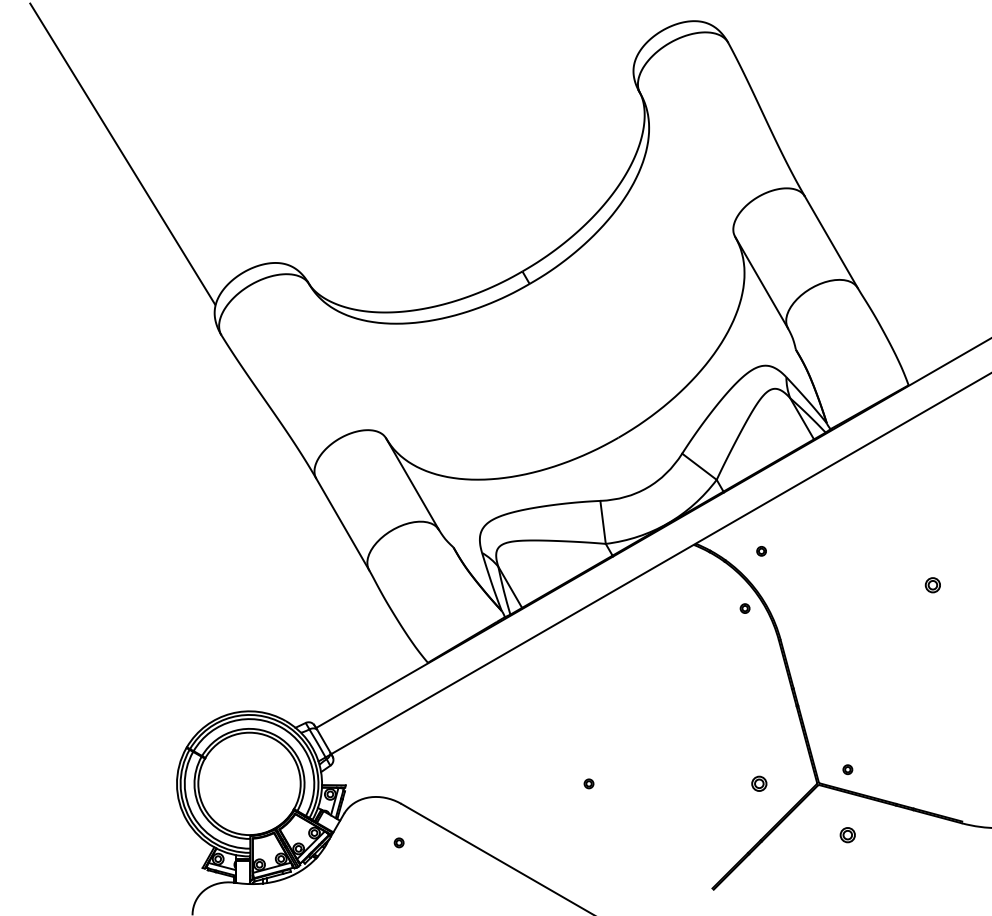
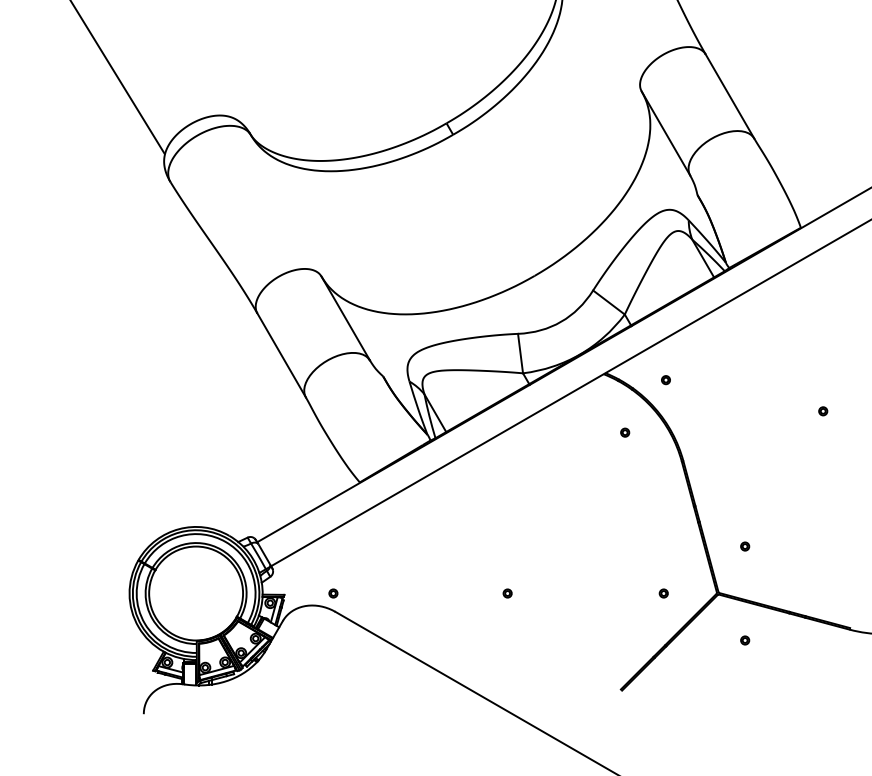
part: (932, 585) -> (822, 411), size x0.62
part: (744, 608) -> (624, 432), moved
part: (847, 769) -> (744, 546), moved
part: (758, 783) -> (663, 593), size x0.62
part: (847, 834) -> (744, 639), size x0.62
part: (398, 842) -> (332, 593), moved

